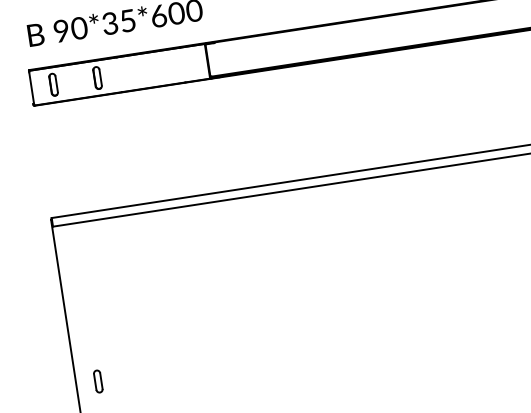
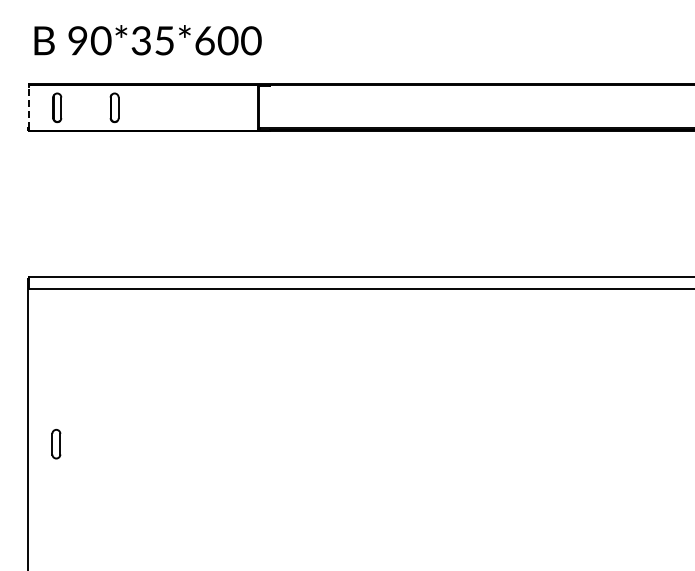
line: (31, 87) -> (28, 107), solid -> dashed
part: (98, 381) -> (56, 444), moved

